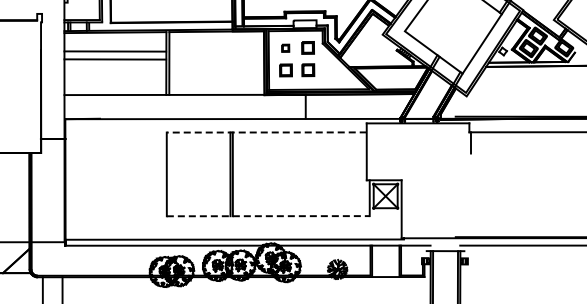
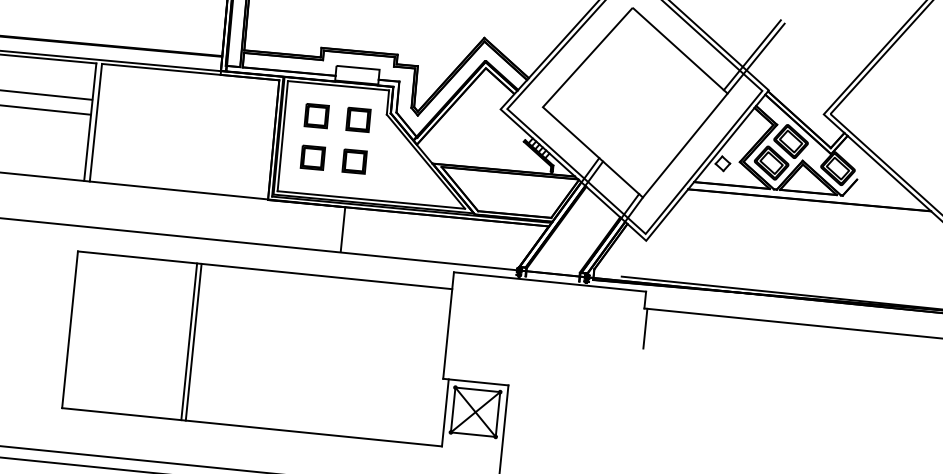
part: (285, 48) -> (316, 116), size x1.67
line: (266, 132) -> (264, 270), dashed -> solid
line: (268, 216) -> (252, 427), dashed -> solid

